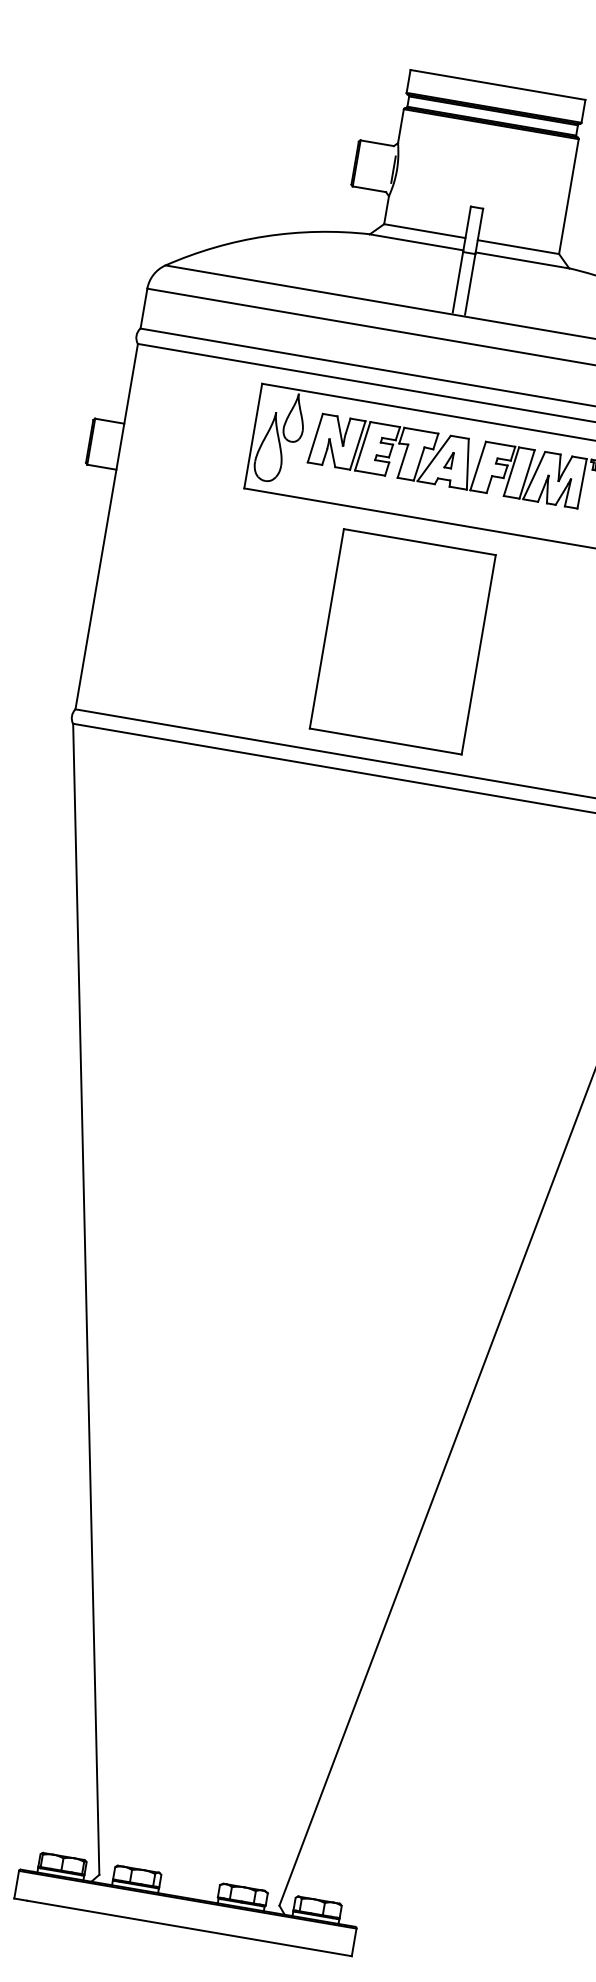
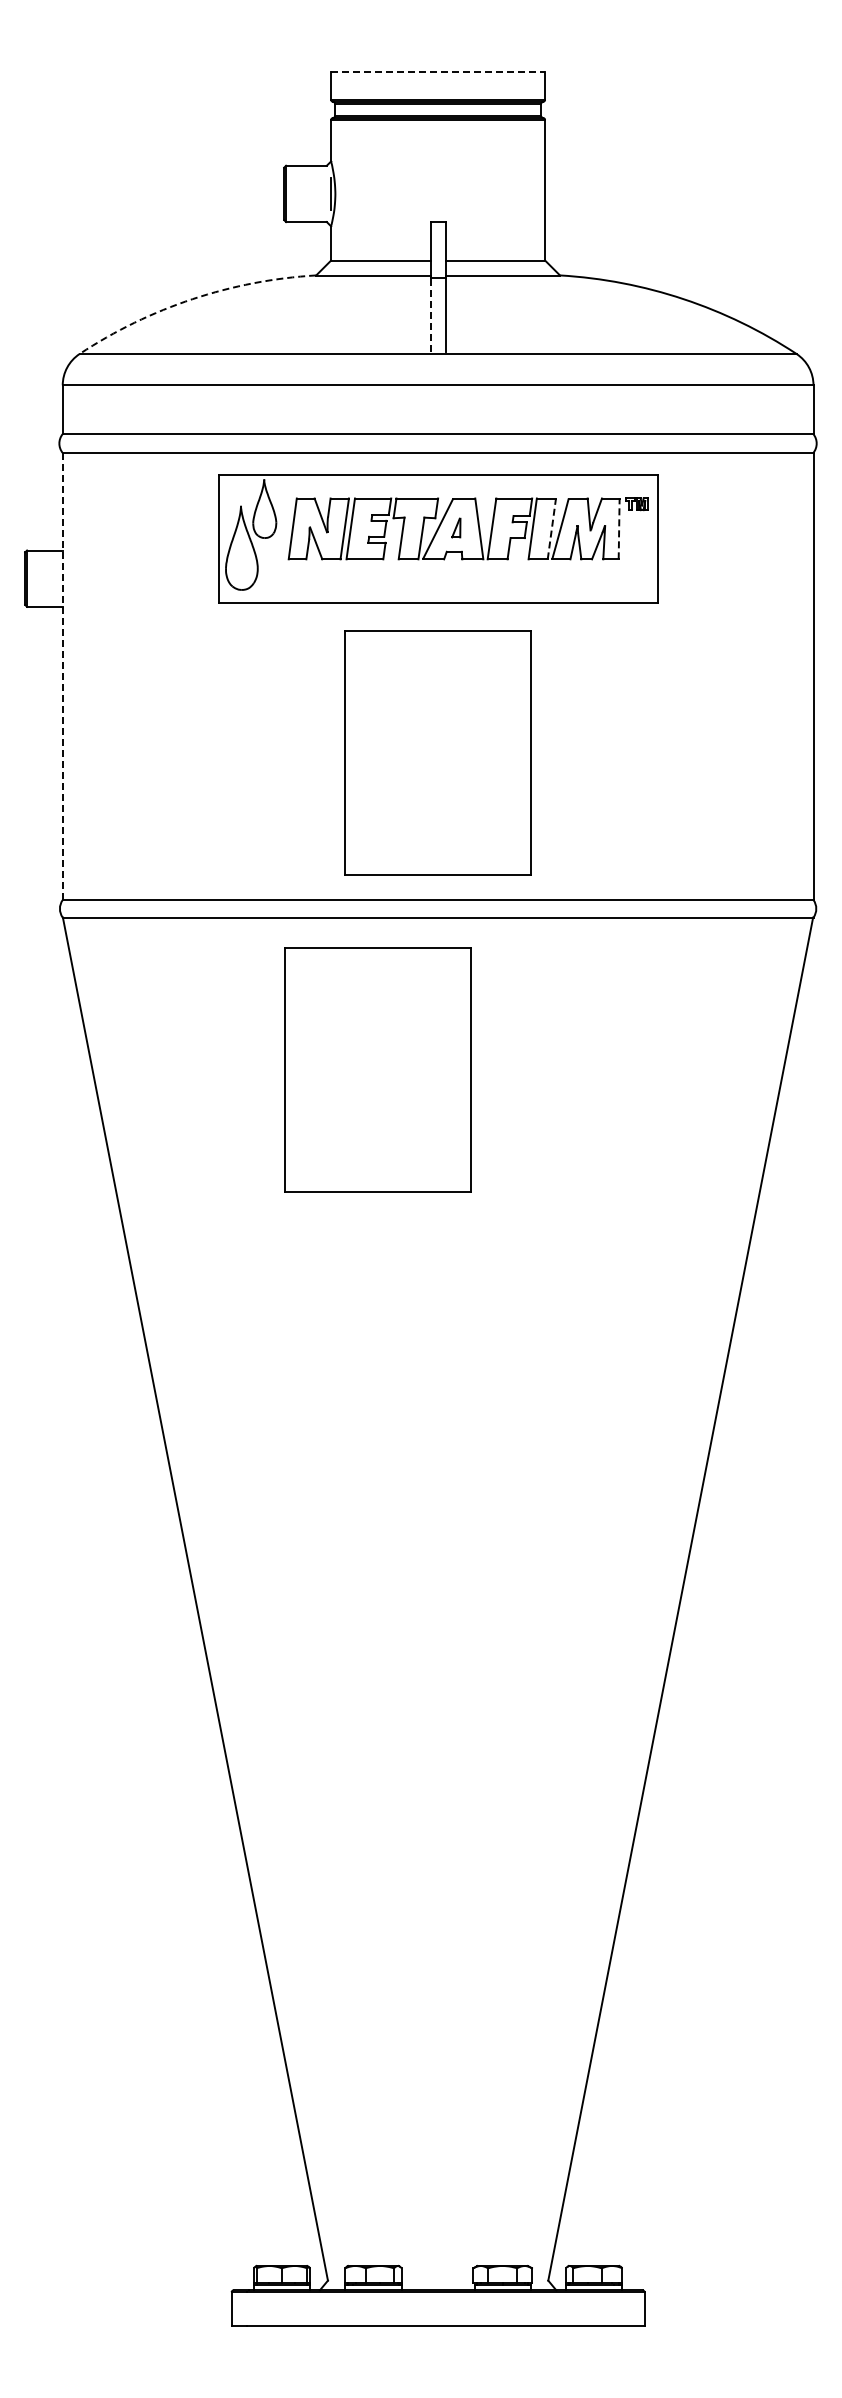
line: (498, 84) -> (438, 71), solid -> dashed
arc: (265, 236) -> (192, 299), solid -> dashed
line: (457, 282) -> (430, 314), solid -> dashed
line: (526, 473) -> (551, 528), solid -> dashed
line: (582, 483) -> (619, 528), solid -> dashed
line: (106, 526) -> (62, 676), solid -> dashed
part: (309, 891) -> (377, 1069), added

